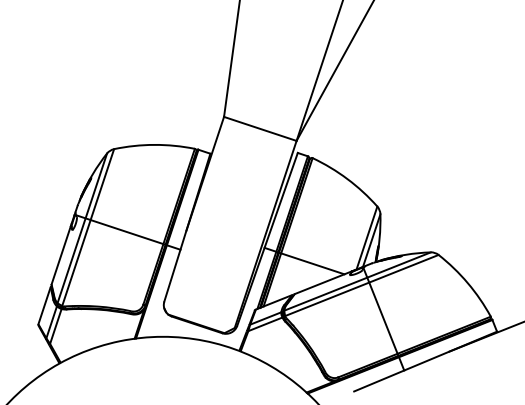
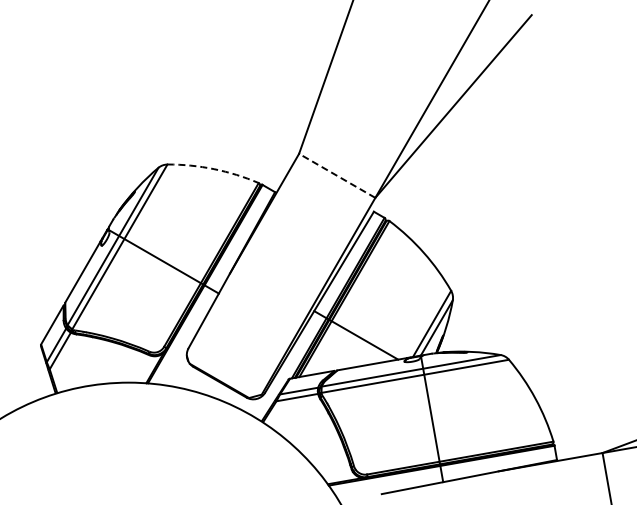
line: (259, 128) -> (336, 175), solid -> dashed
arc: (154, 145) -> (214, 169), solid -> dashed

